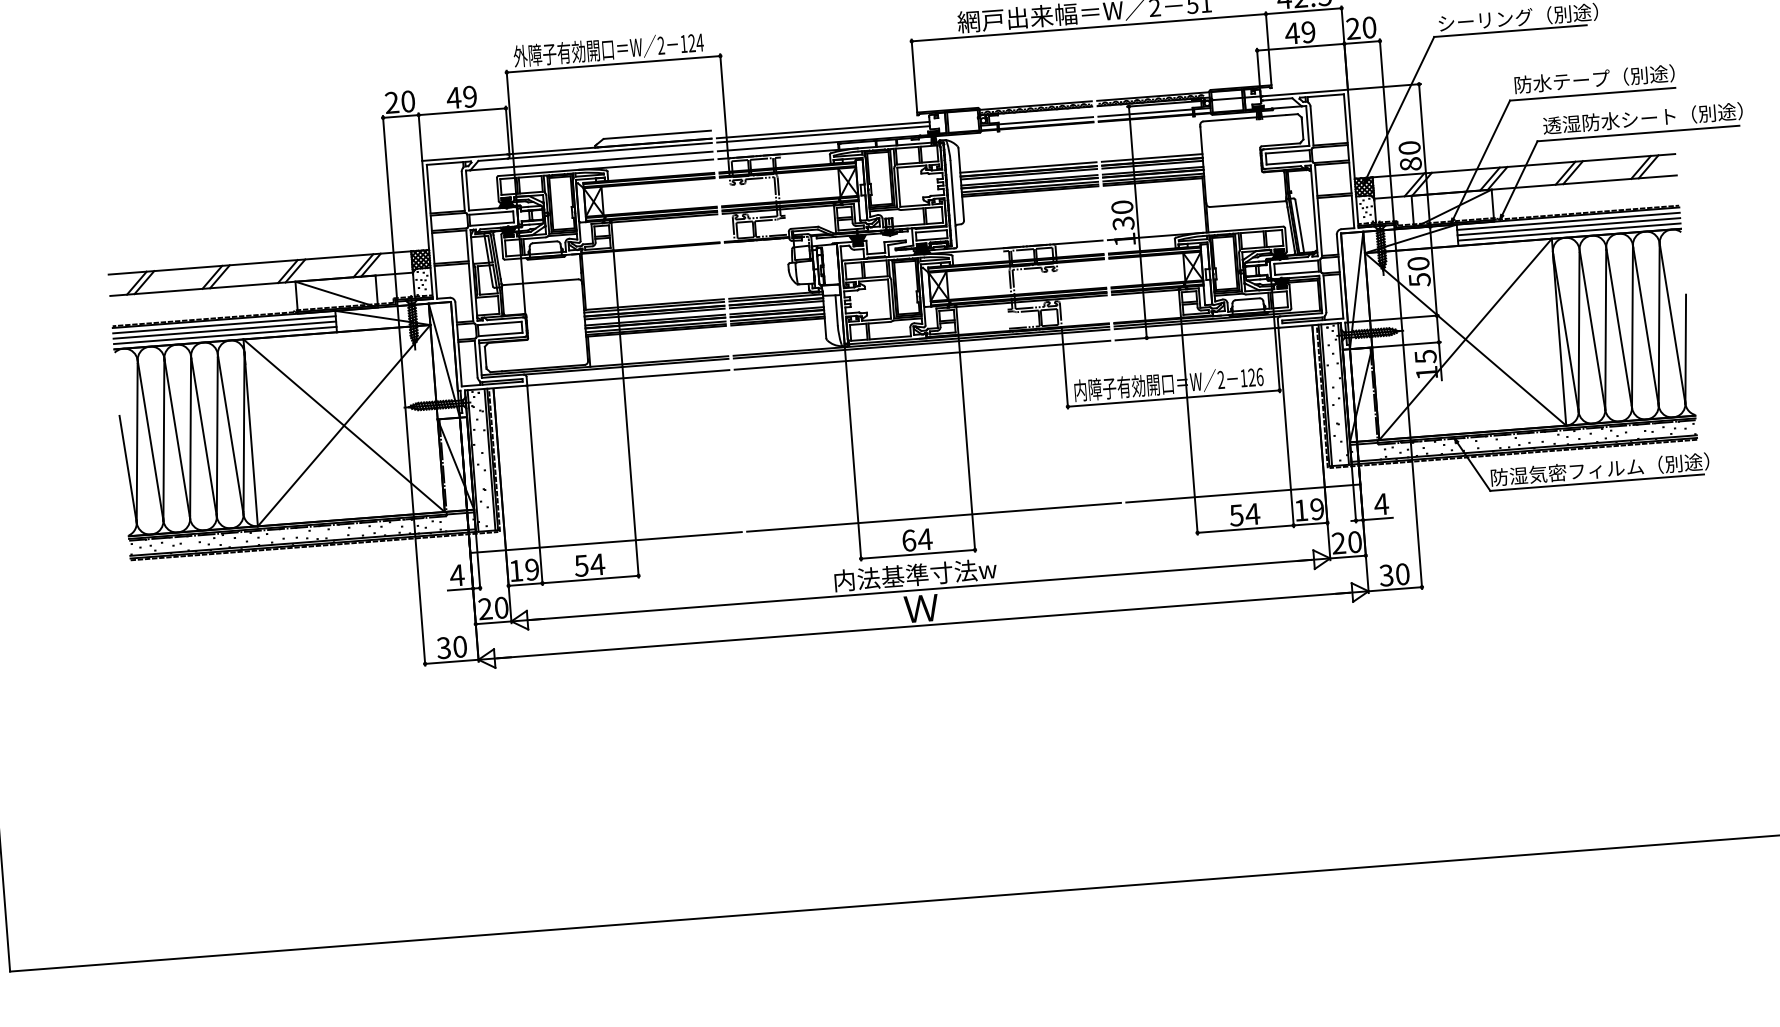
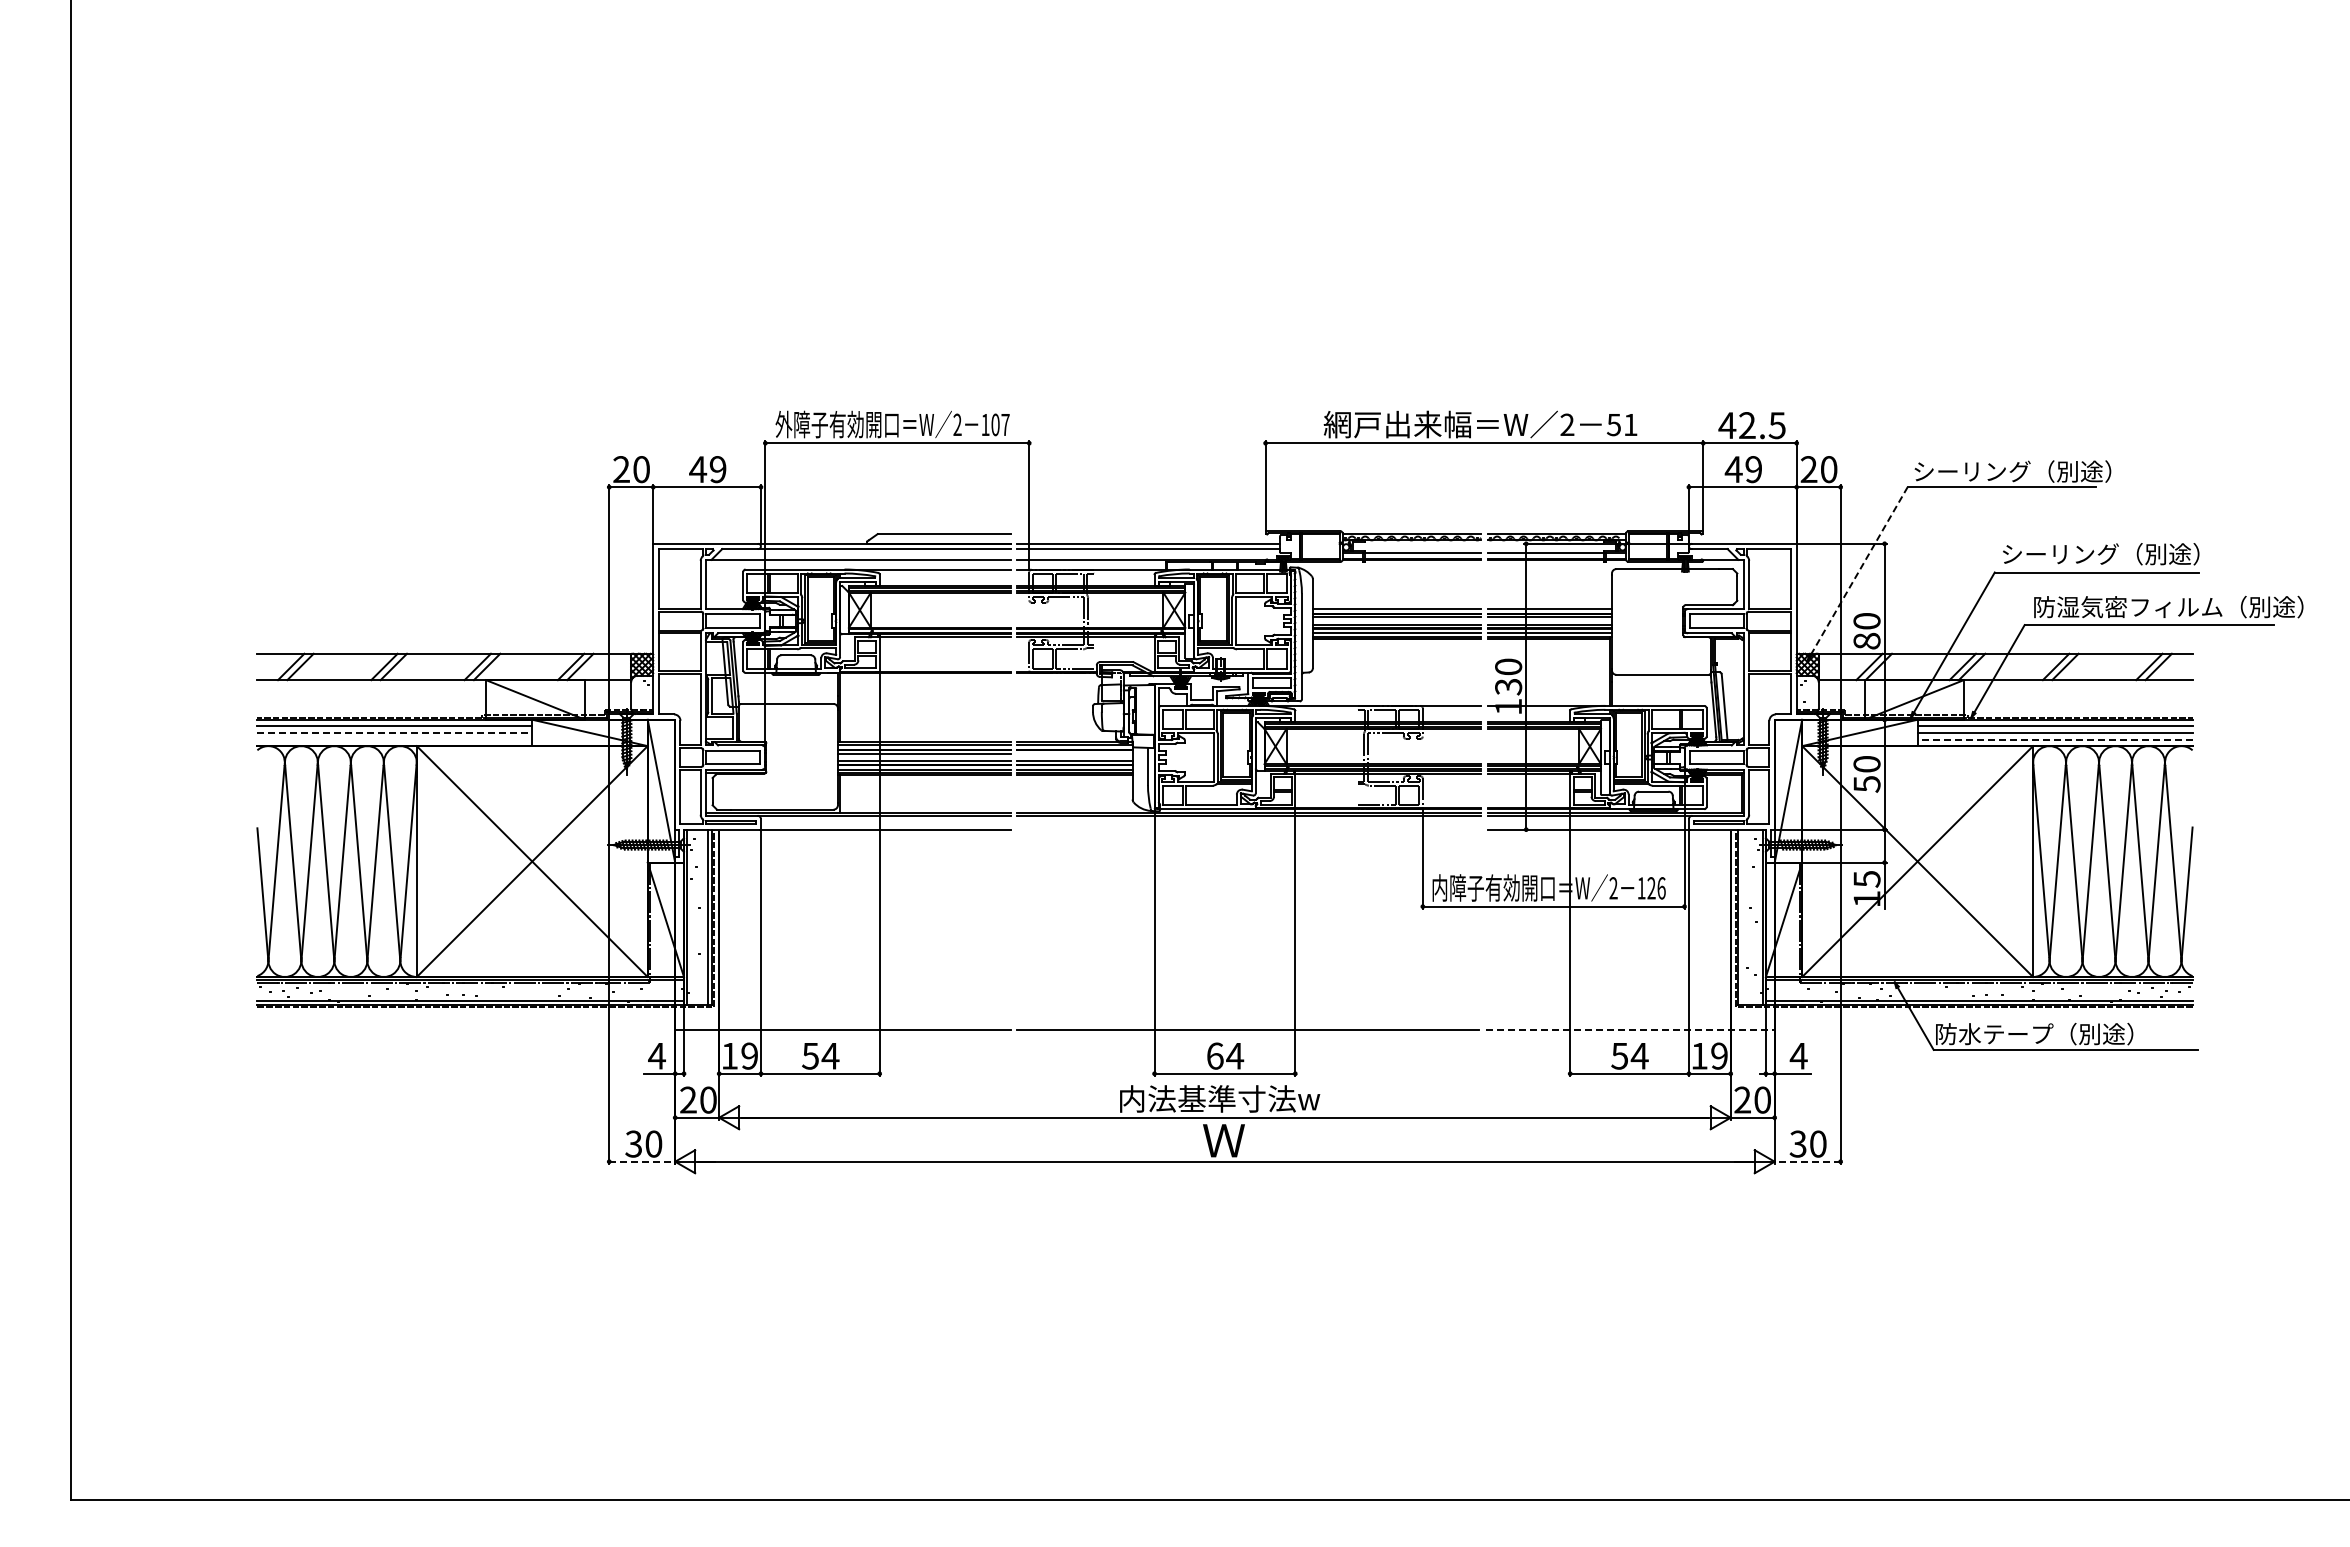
text: (695, 42) -> (1000, 424), 124 -> 107
text: (1562, 81) -> (2060, 554), 防水テープ（別途） -> シーリング（別途）
line: (1400, 108) -> (1859, 571), solid -> dashed
text: (1652, 117) -> (2168, 606), 透湿防水シート（別途） -> 防湿気密フィルム（別途）
line: (1568, 232) -> (2054, 739), solid -> dashed
line: (776, 304) -> (1074, 753), removed
line: (225, 329) -> (395, 732), solid -> dashed
line: (225, 335) -> (394, 739), removed
line: (922, 355) -> (1249, 829), removed
line: (1326, 394) -> (1741, 916), removed
text: (1609, 468) -> (2082, 1033), 防湿気密フィルム（別途） -> 防水テープ（別途）
line: (1243, 493) -> (1630, 1029), solid -> dashed
line: (1395, 589) -> (1807, 1161), solid -> dashed
line: (452, 661) -> (642, 1161), solid -> dashed

